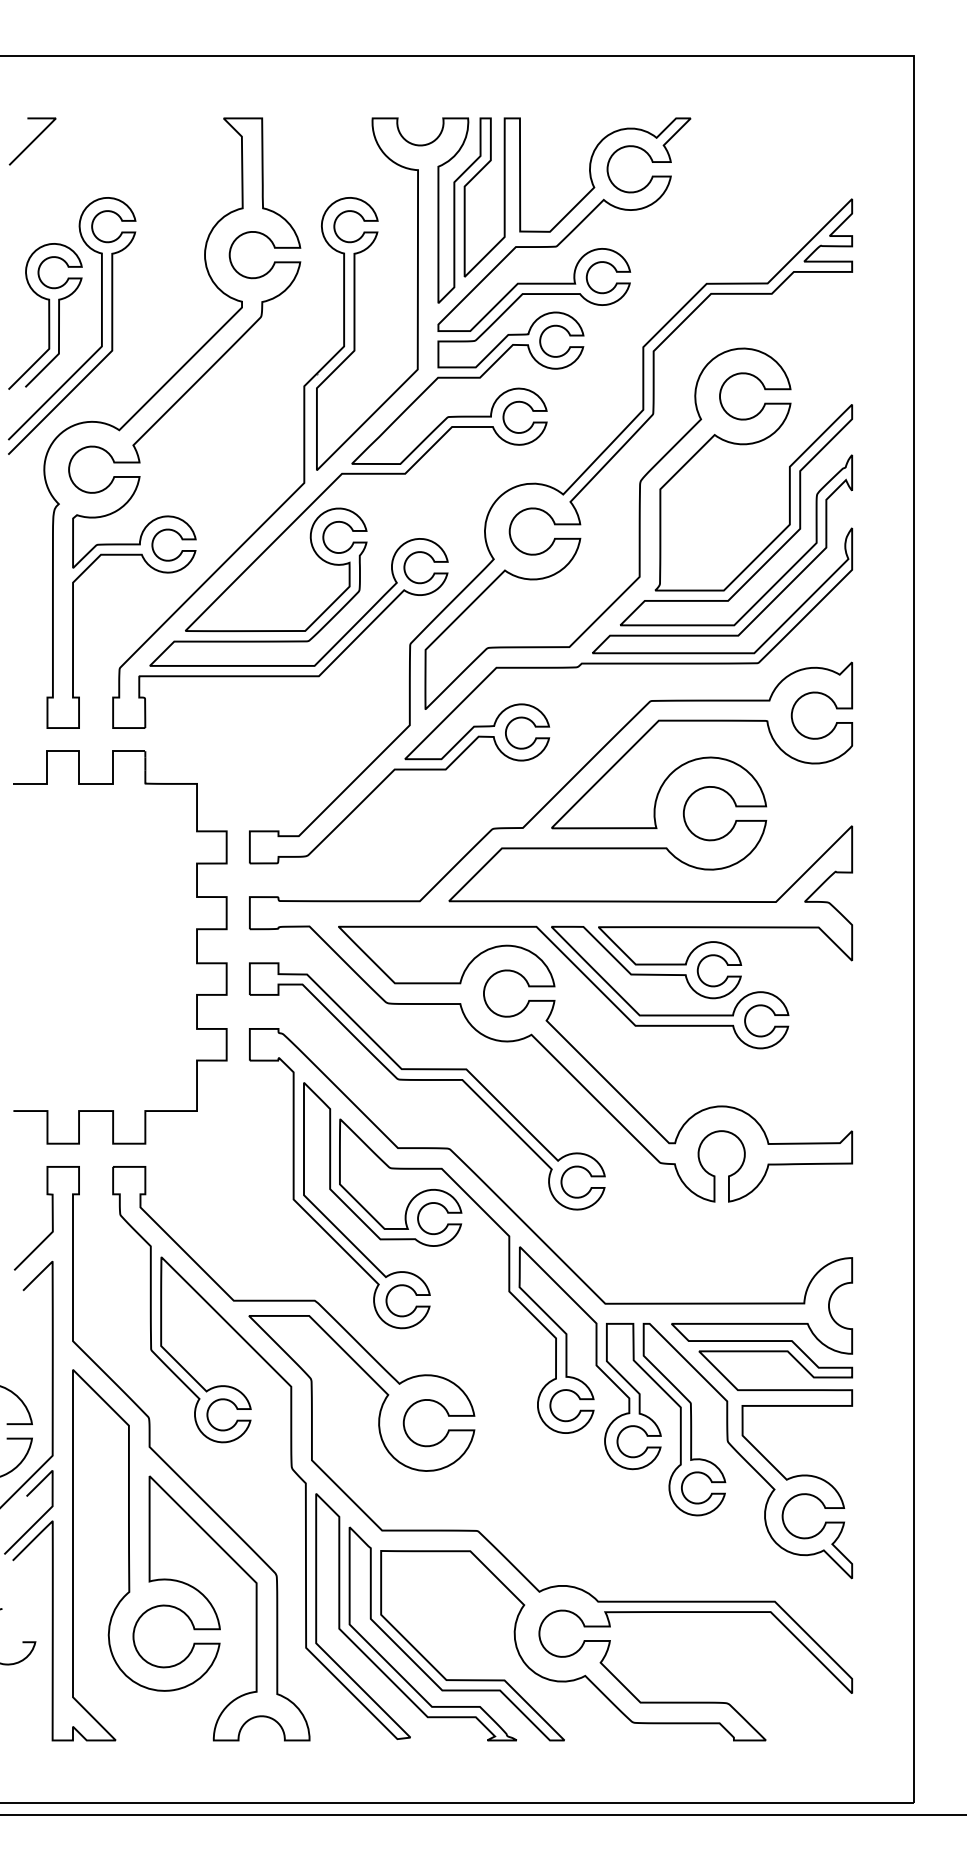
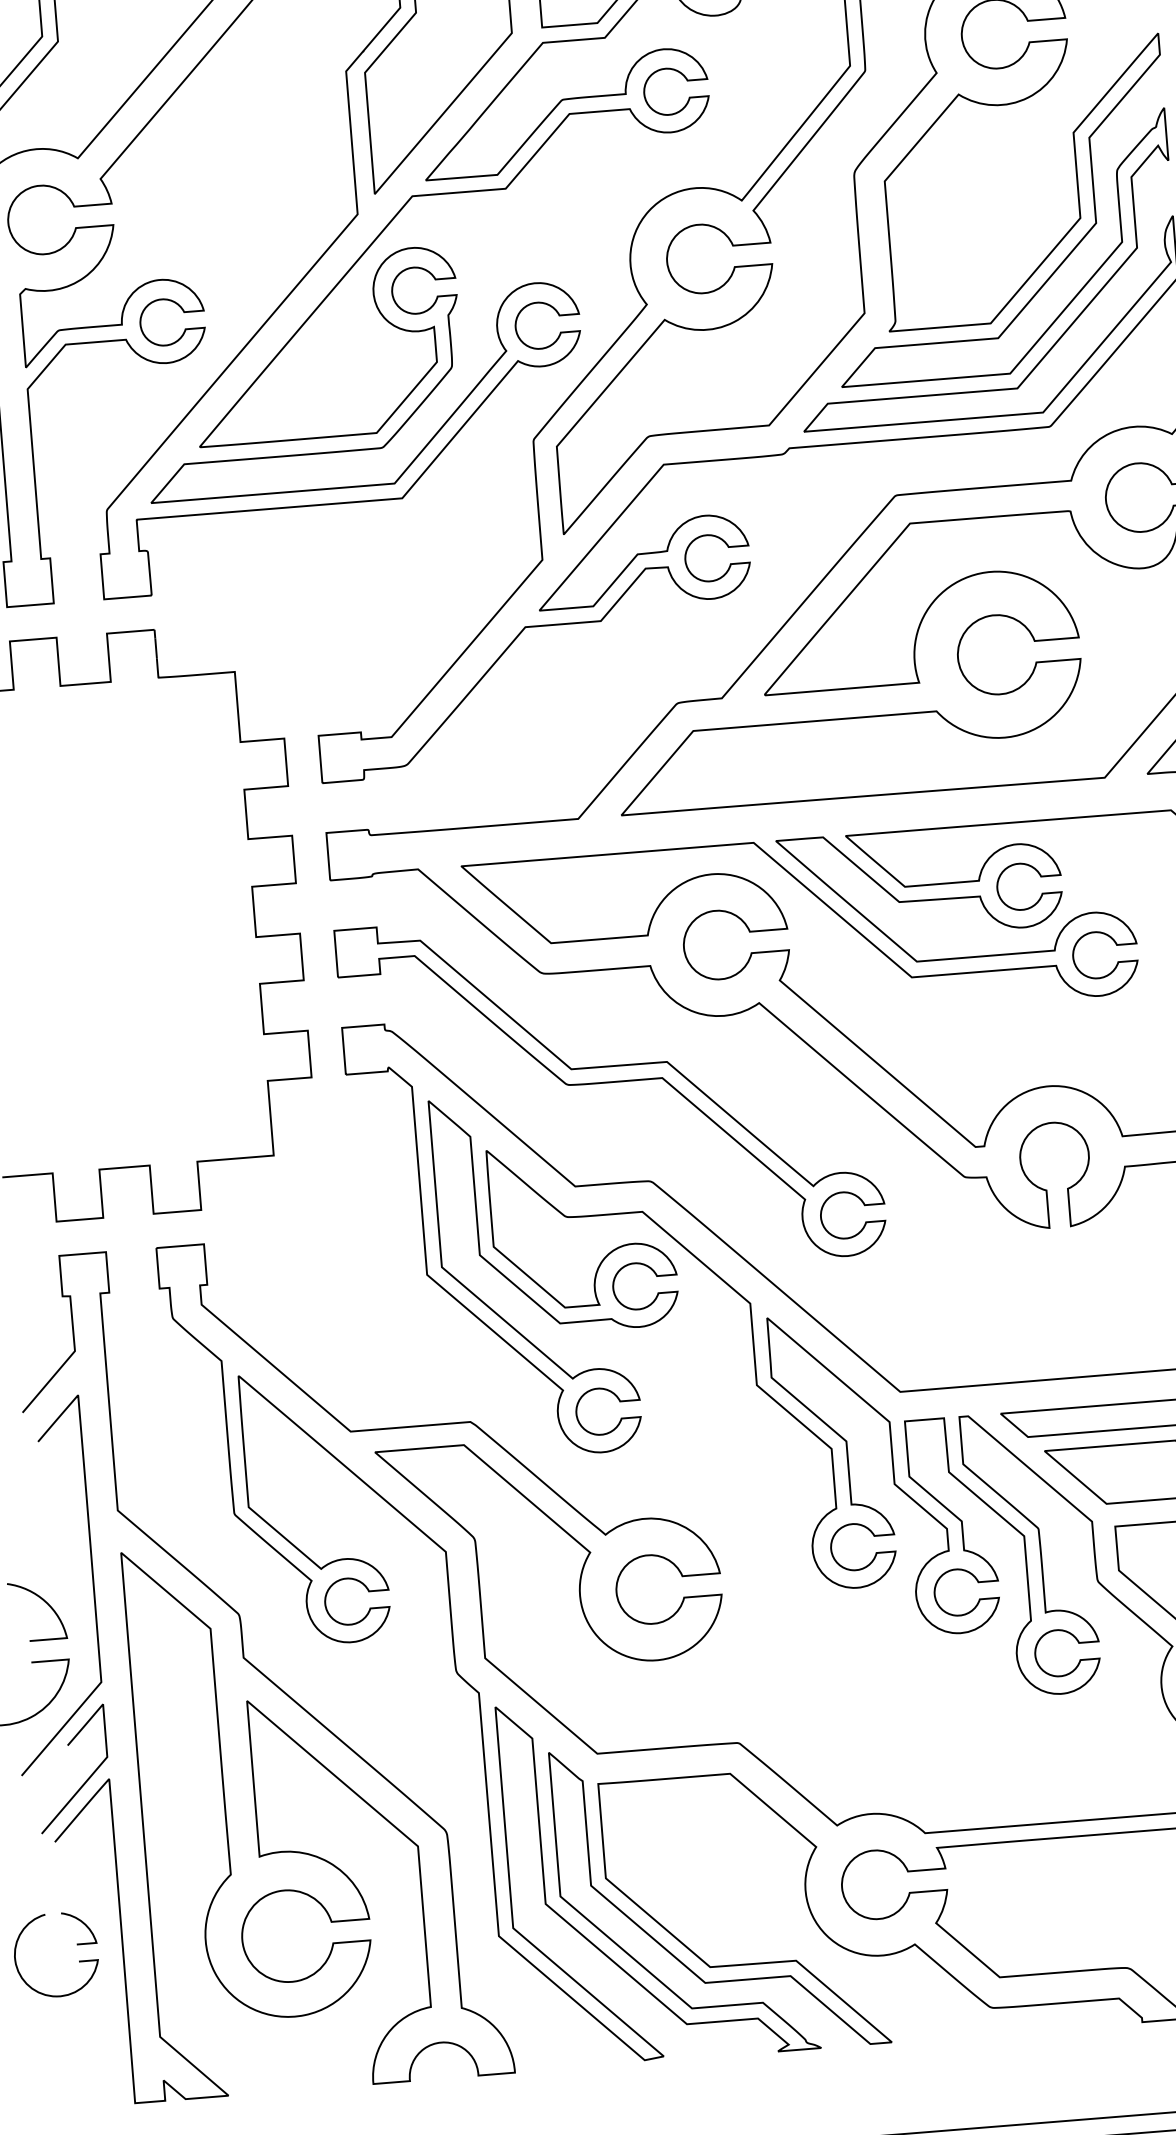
curve: (26, 1616) -> (81, 1923), added

